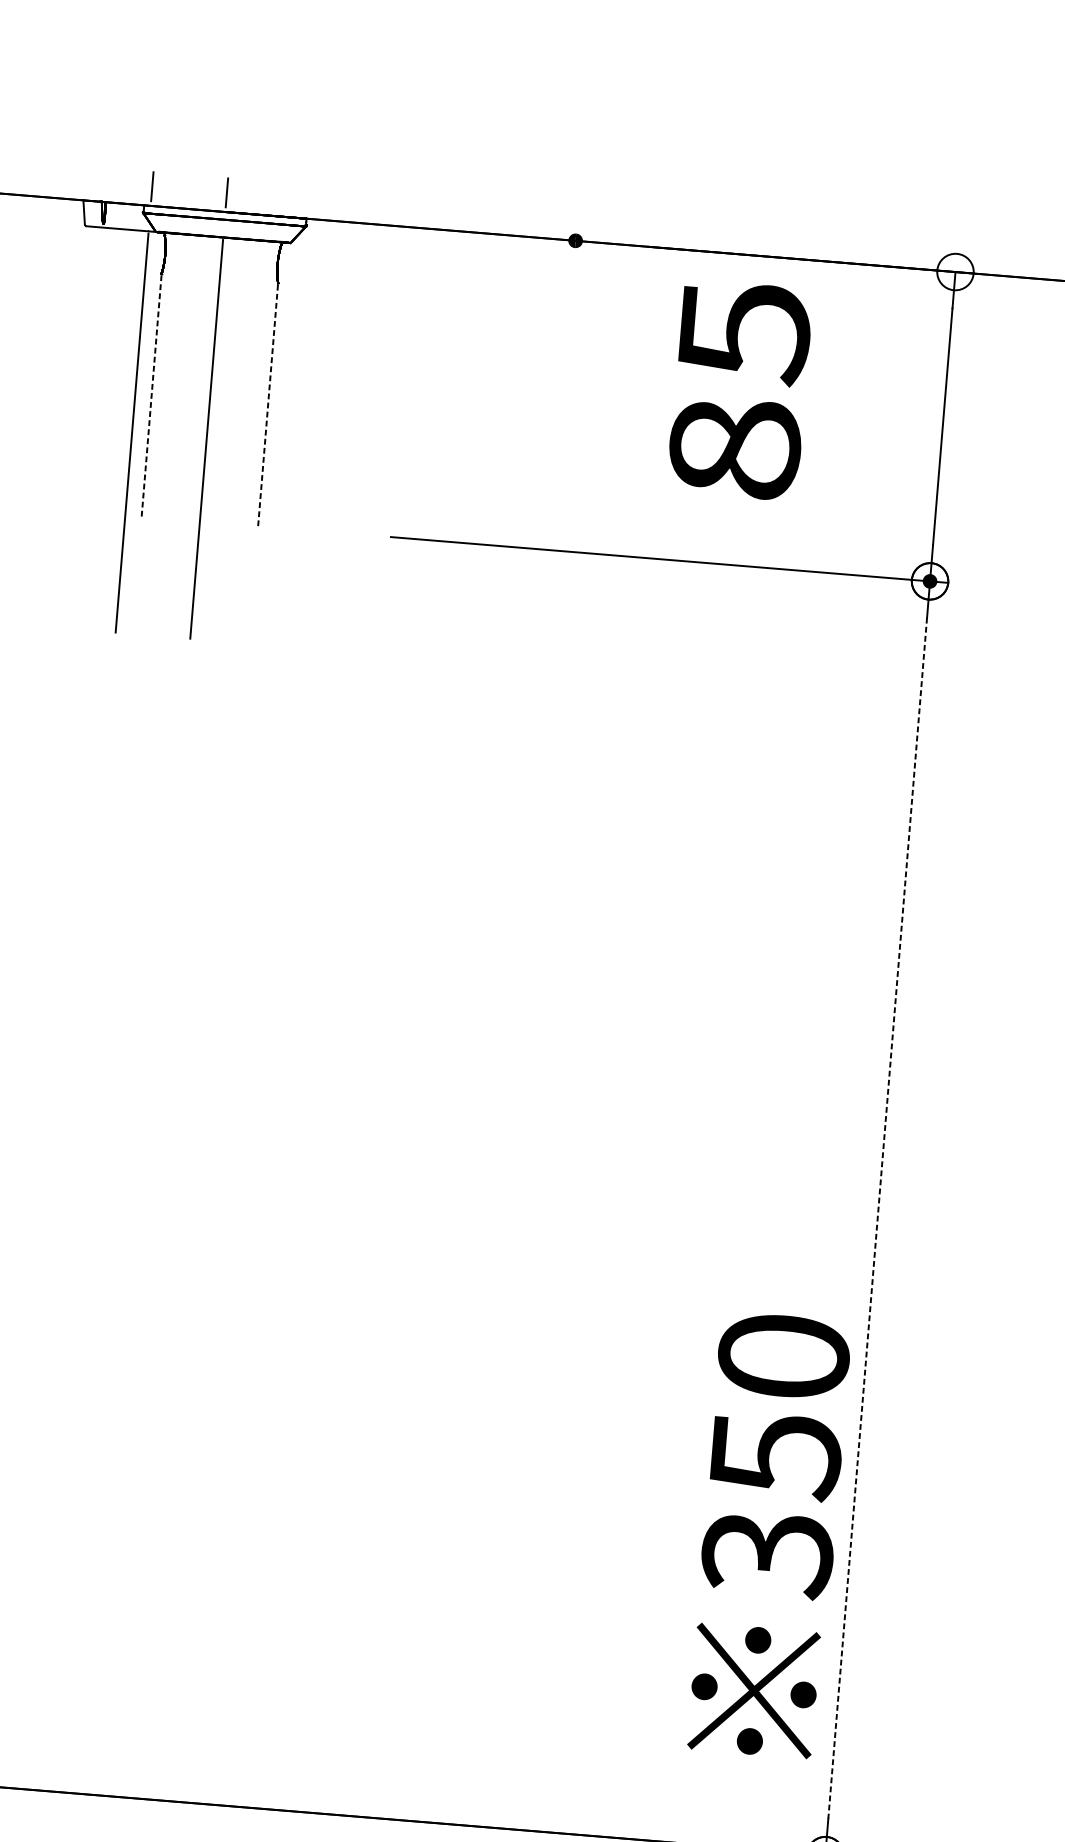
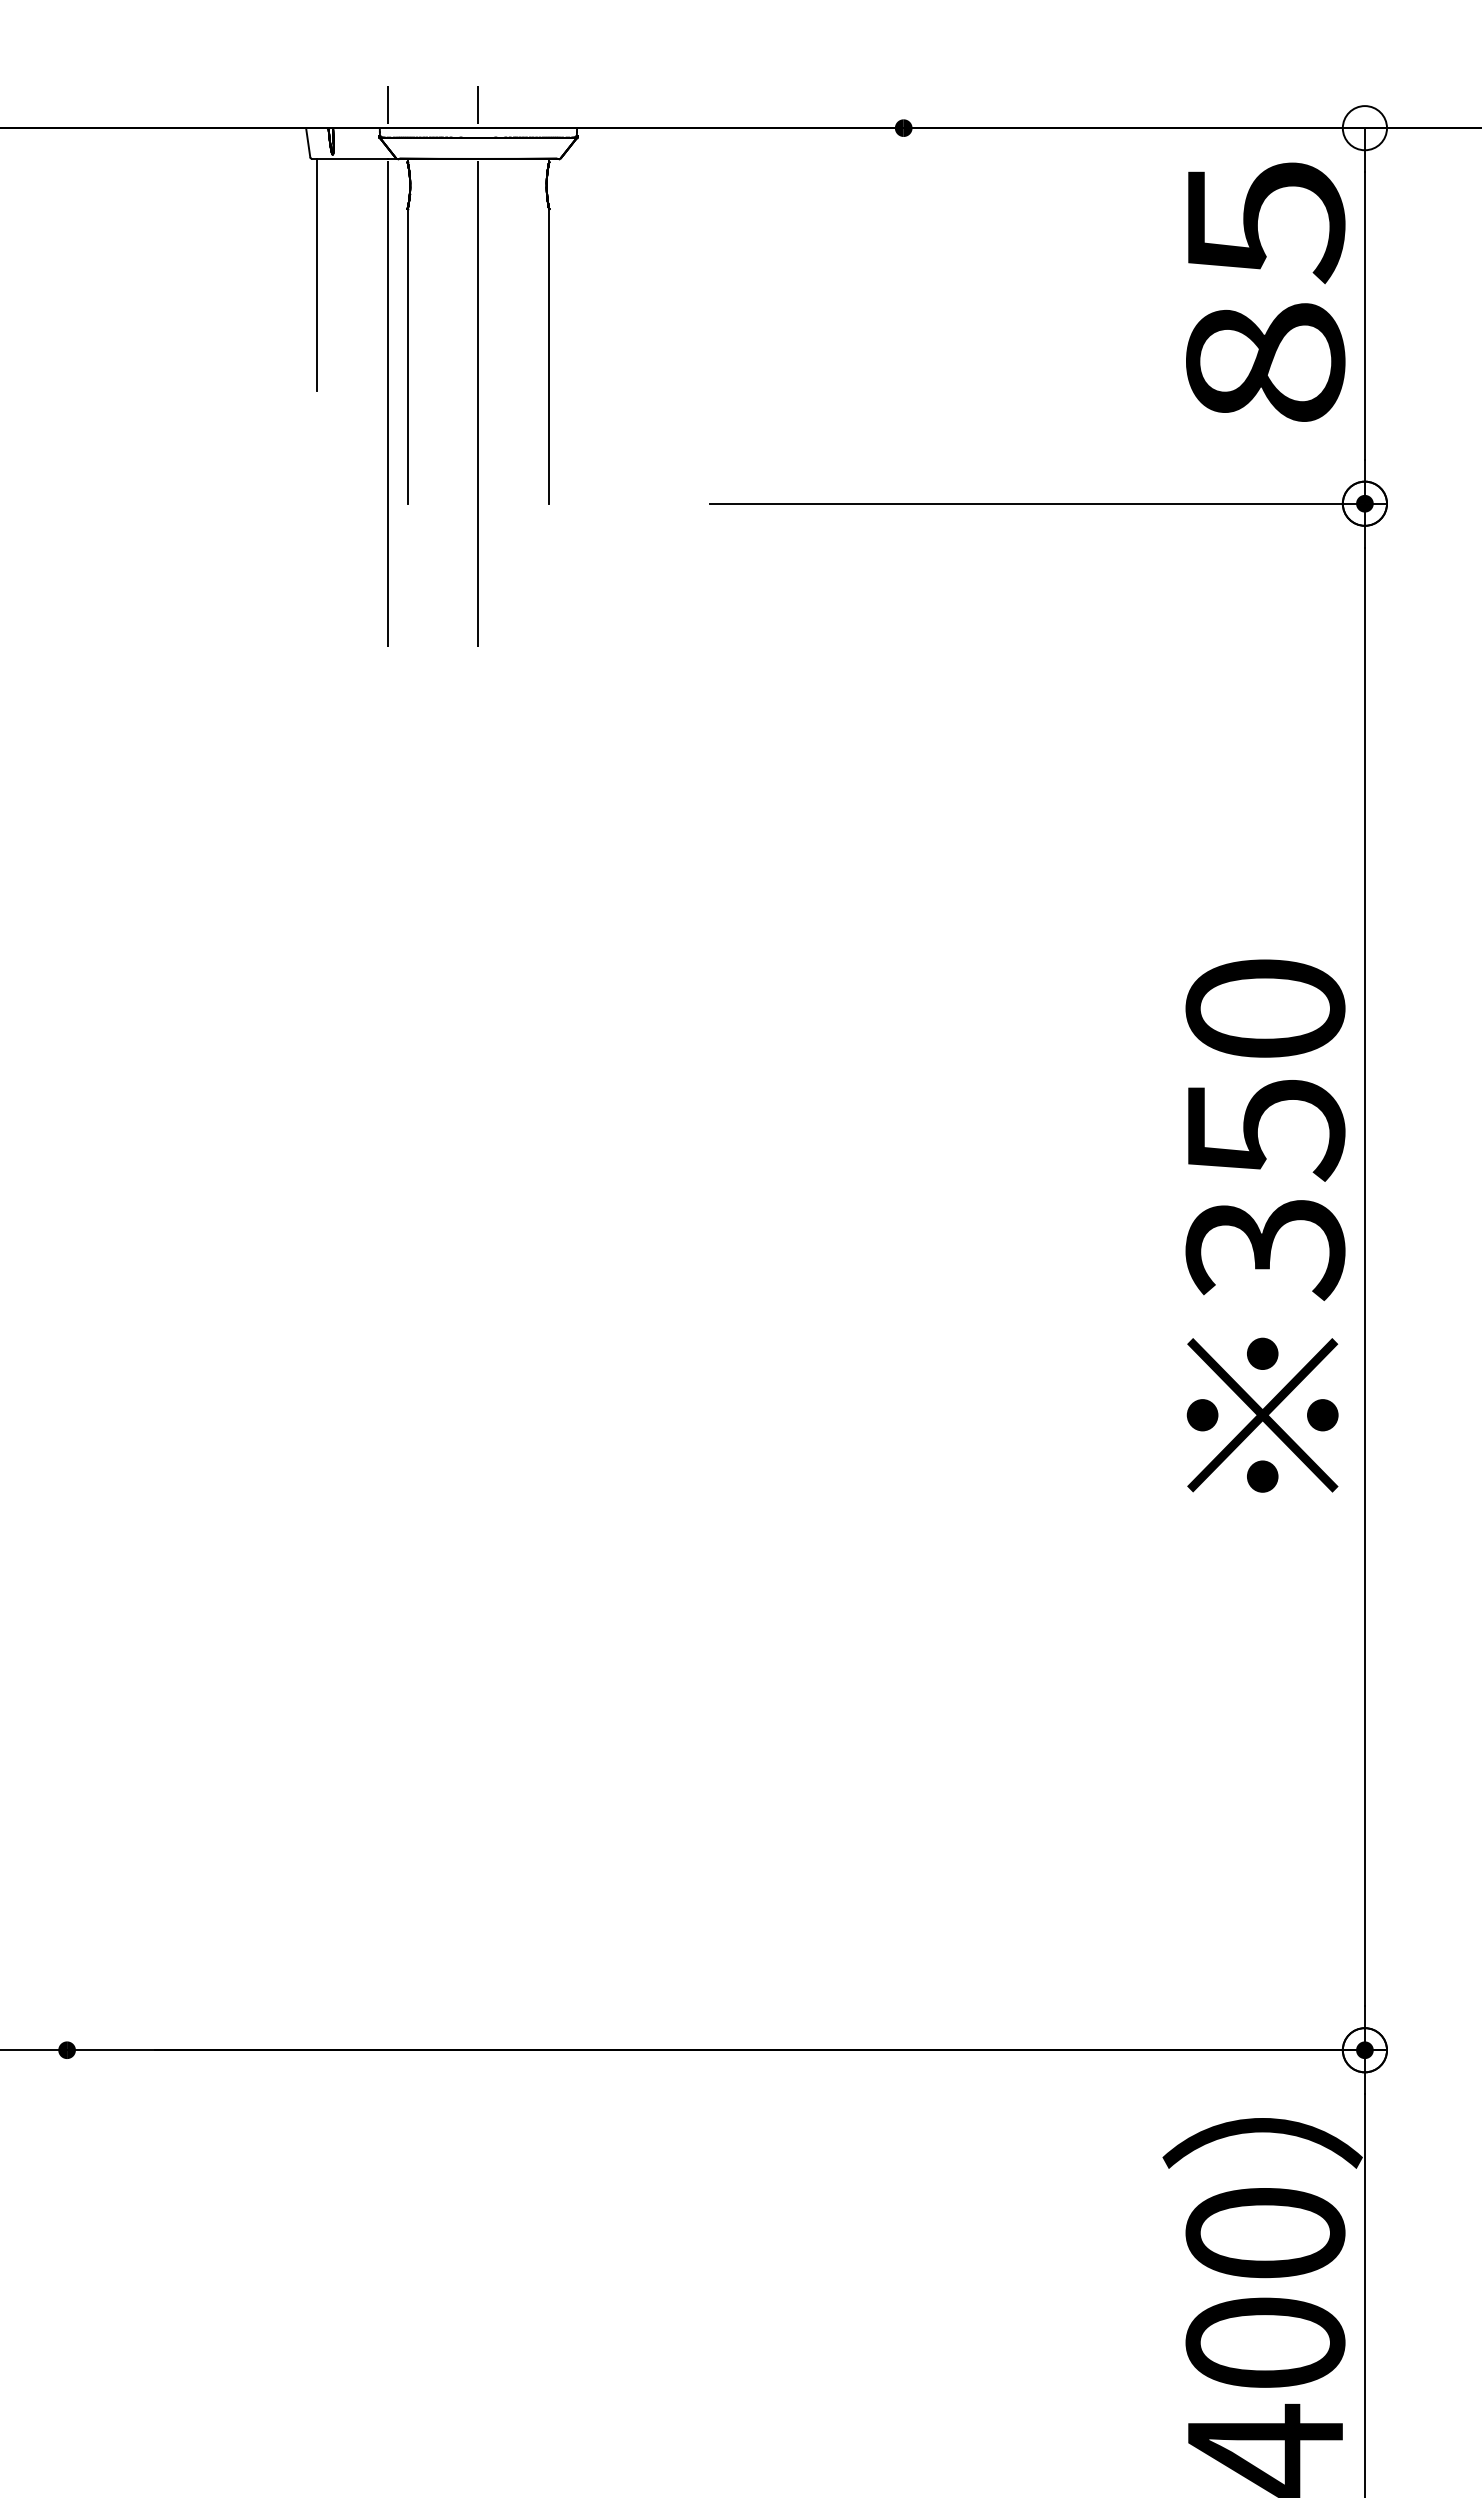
line: (82, 322) -> (317, 275), added
text: (739, 389) -> (1265, 291), moved
line: (151, 394) -> (407, 355), dashed -> solid
line: (268, 404) -> (549, 355), dashed -> solid
line: (877, 1218) -> (1364, 1277), dashed -> solid
text: (769, 1534) -> (1265, 1225), moved

